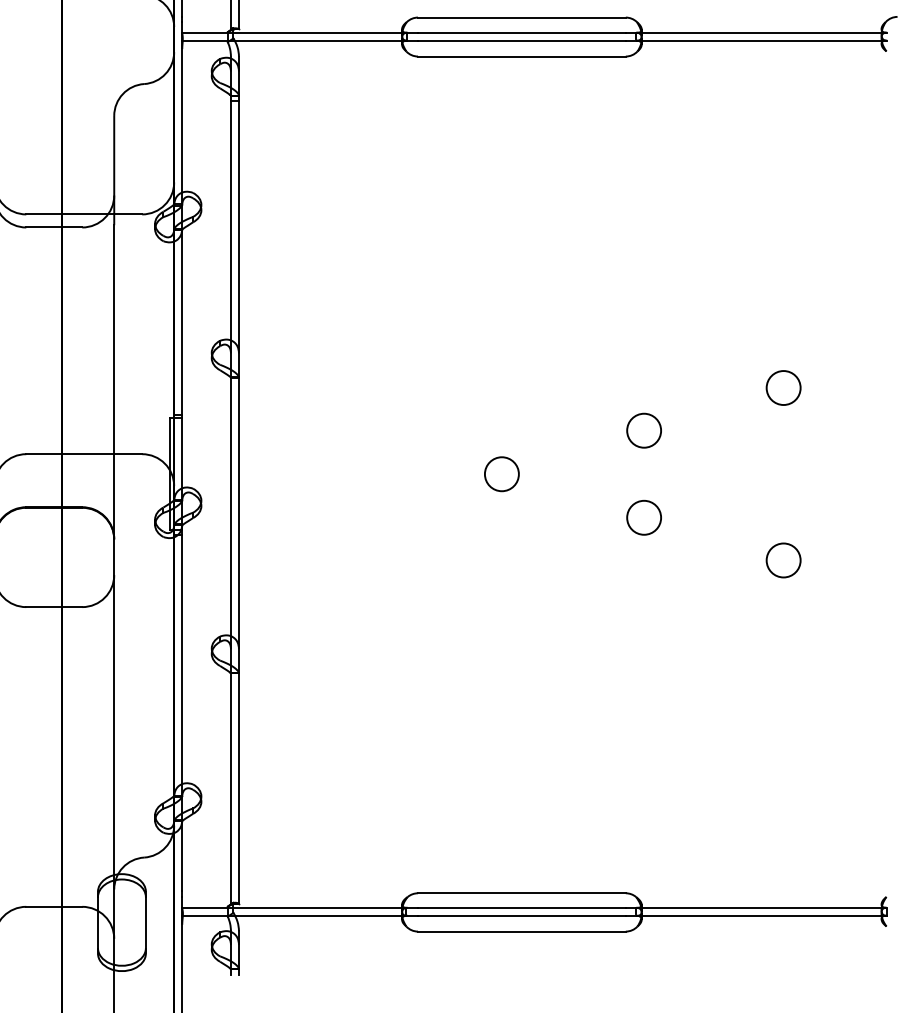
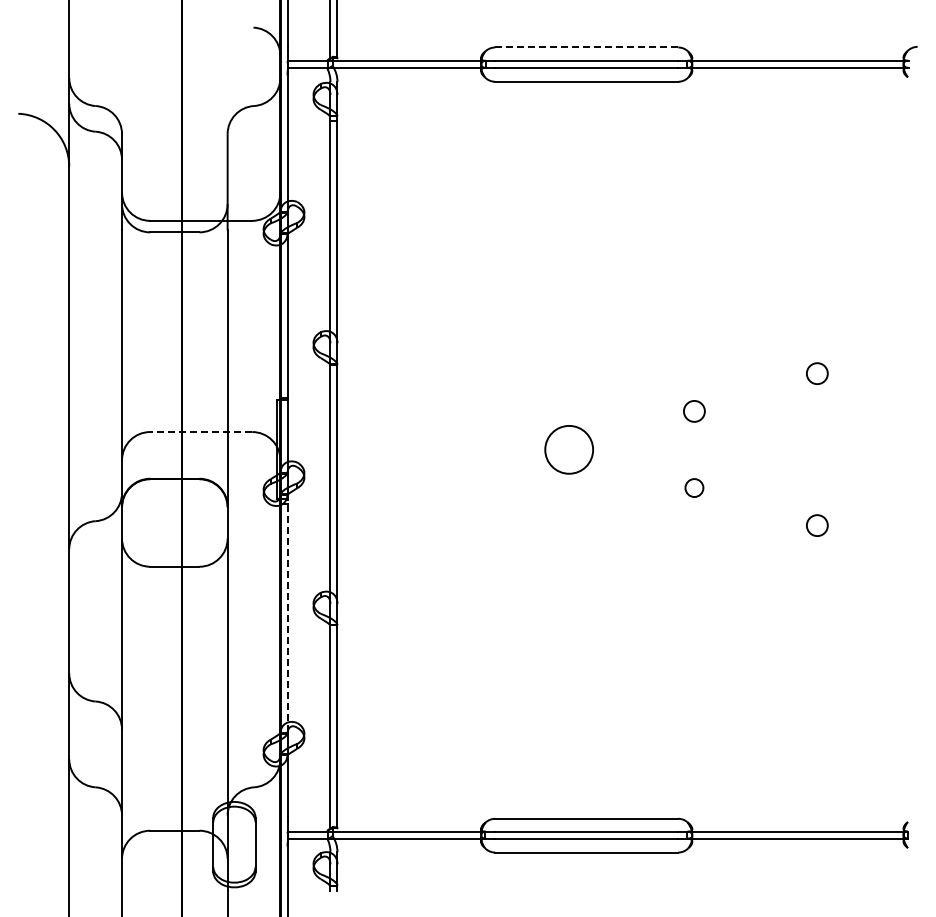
line: (521, 17) -> (586, 47), solid -> dashed
circle: (783, 387) -> (817, 373), size x0.7
circle: (644, 430) -> (694, 411), size x0.7
line: (83, 454) -> (200, 432), solid -> dashed
circle: (501, 474) -> (568, 449), size x1.6
circle: (644, 517) -> (694, 487), size x0.6
circle: (783, 560) -> (817, 525), size x0.7
line: (182, 660) -> (287, 613), solid -> dashed

